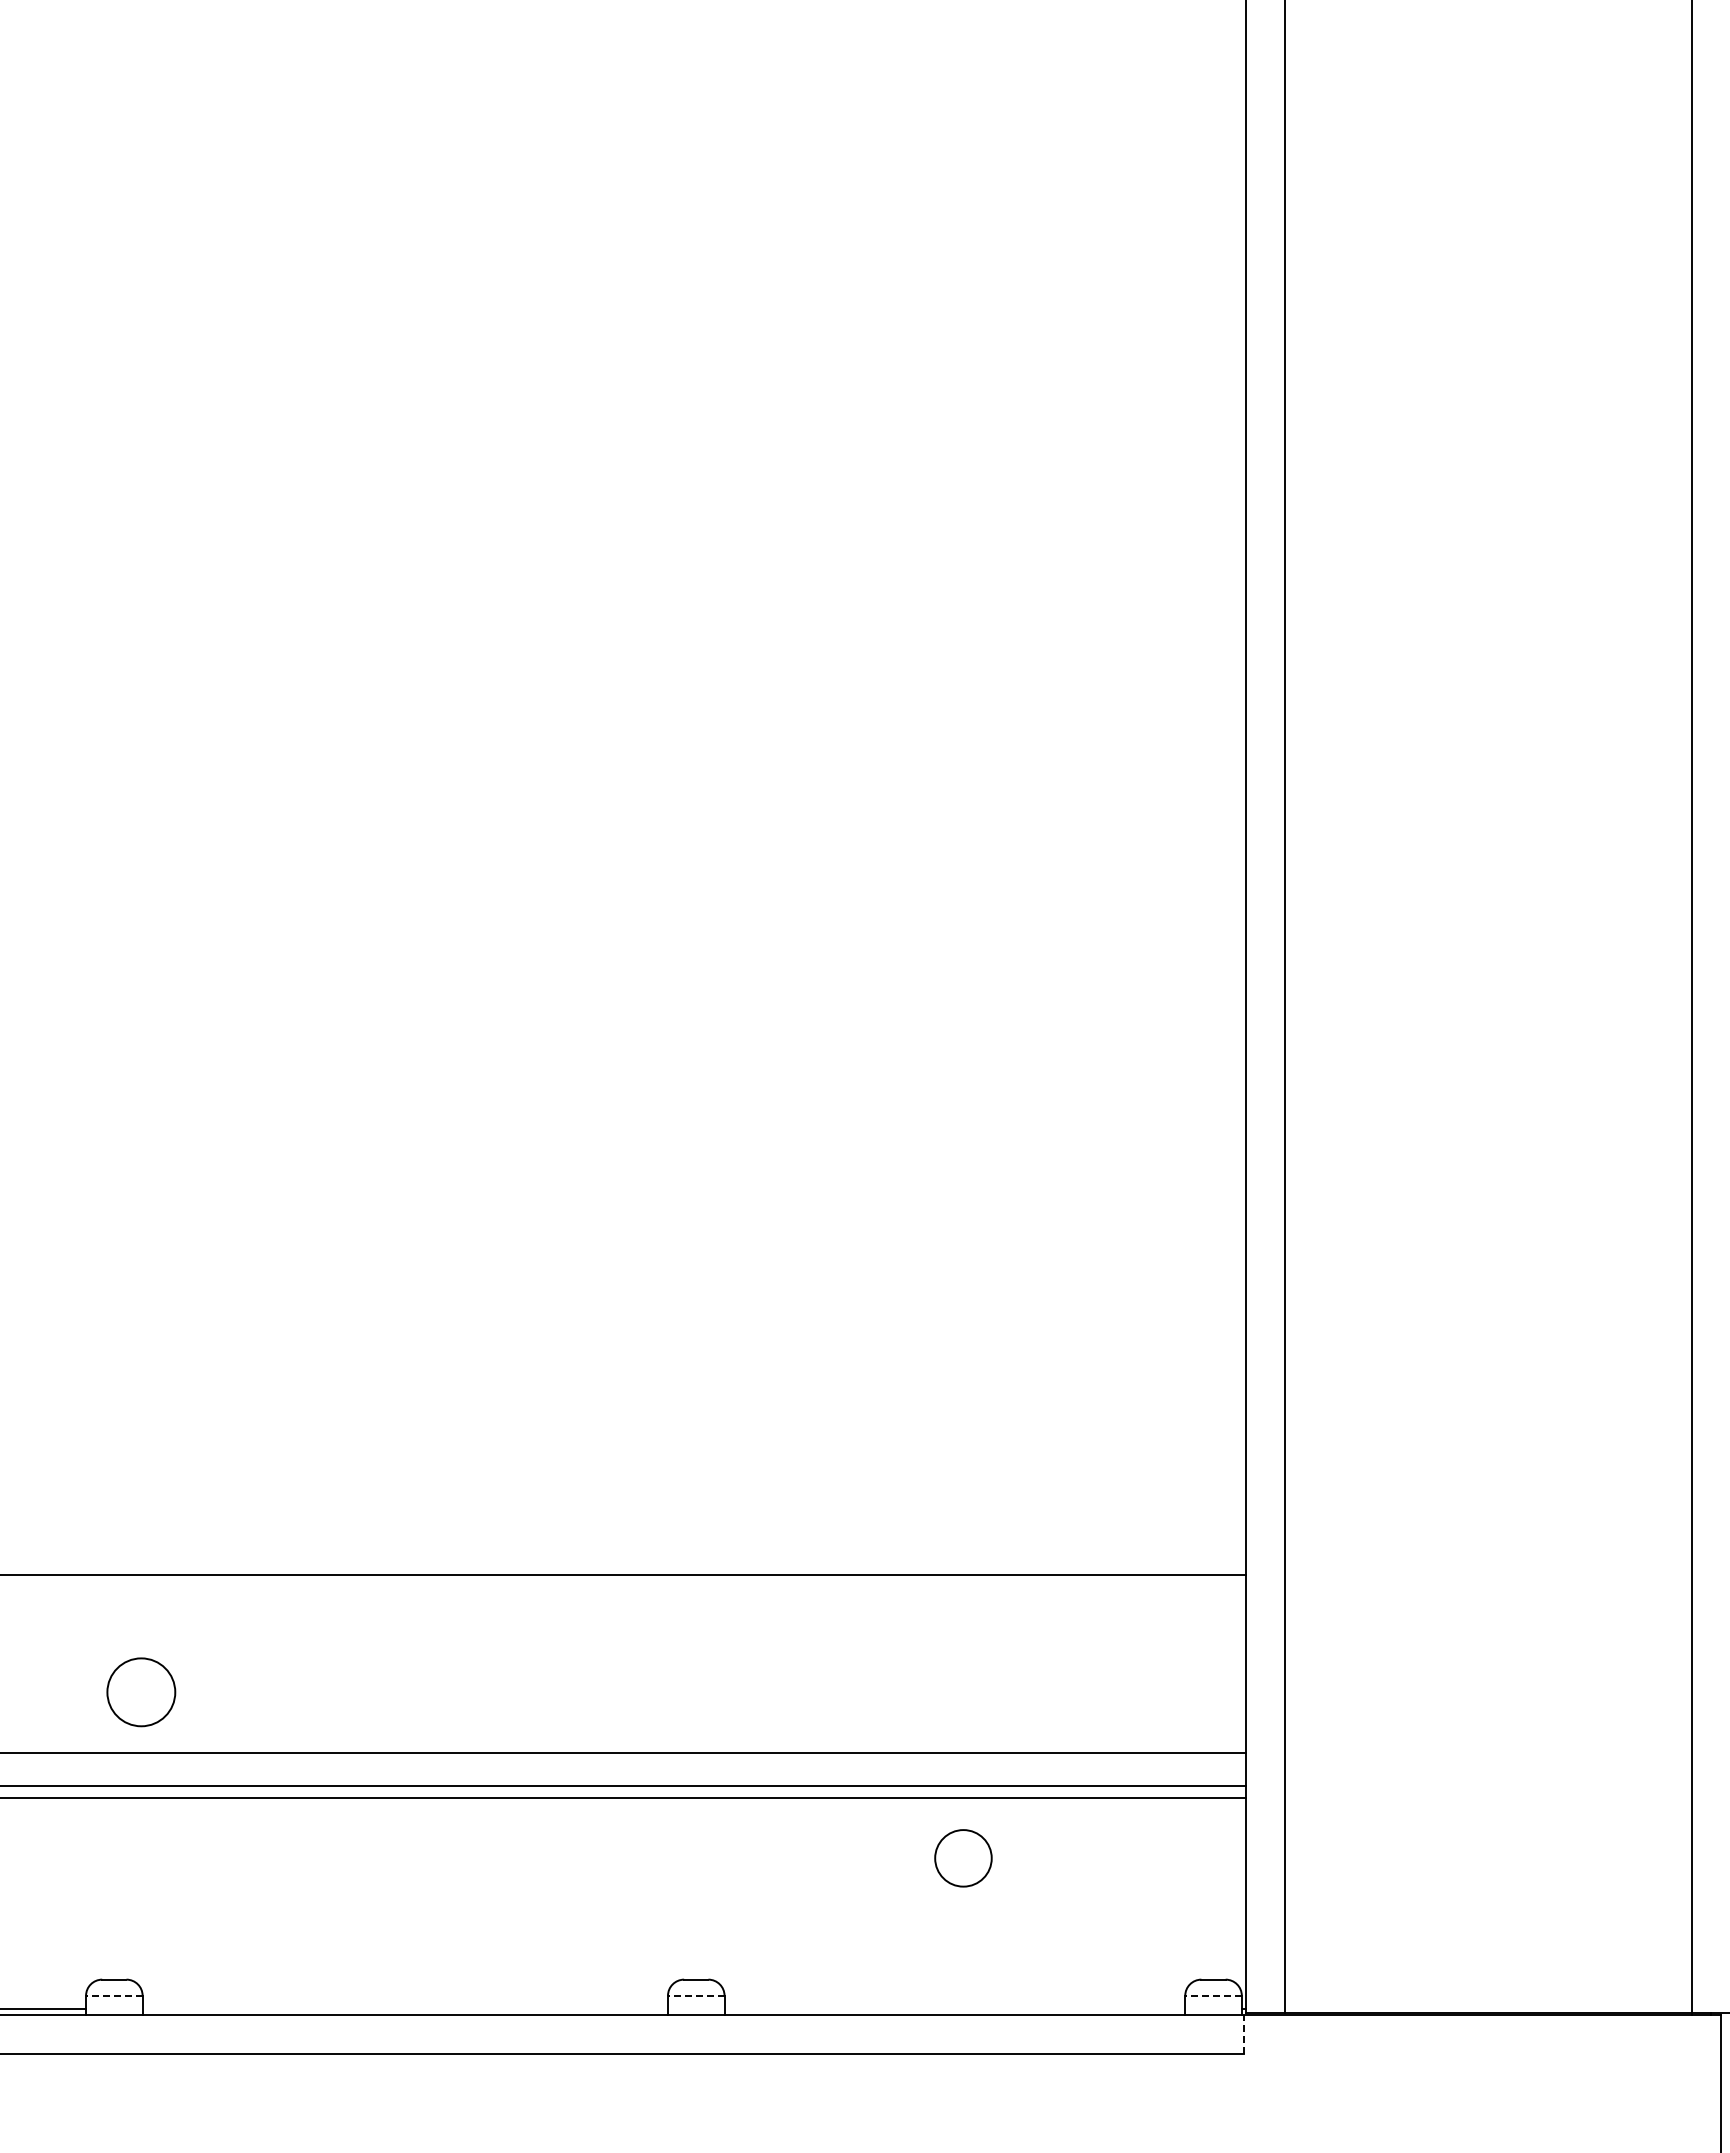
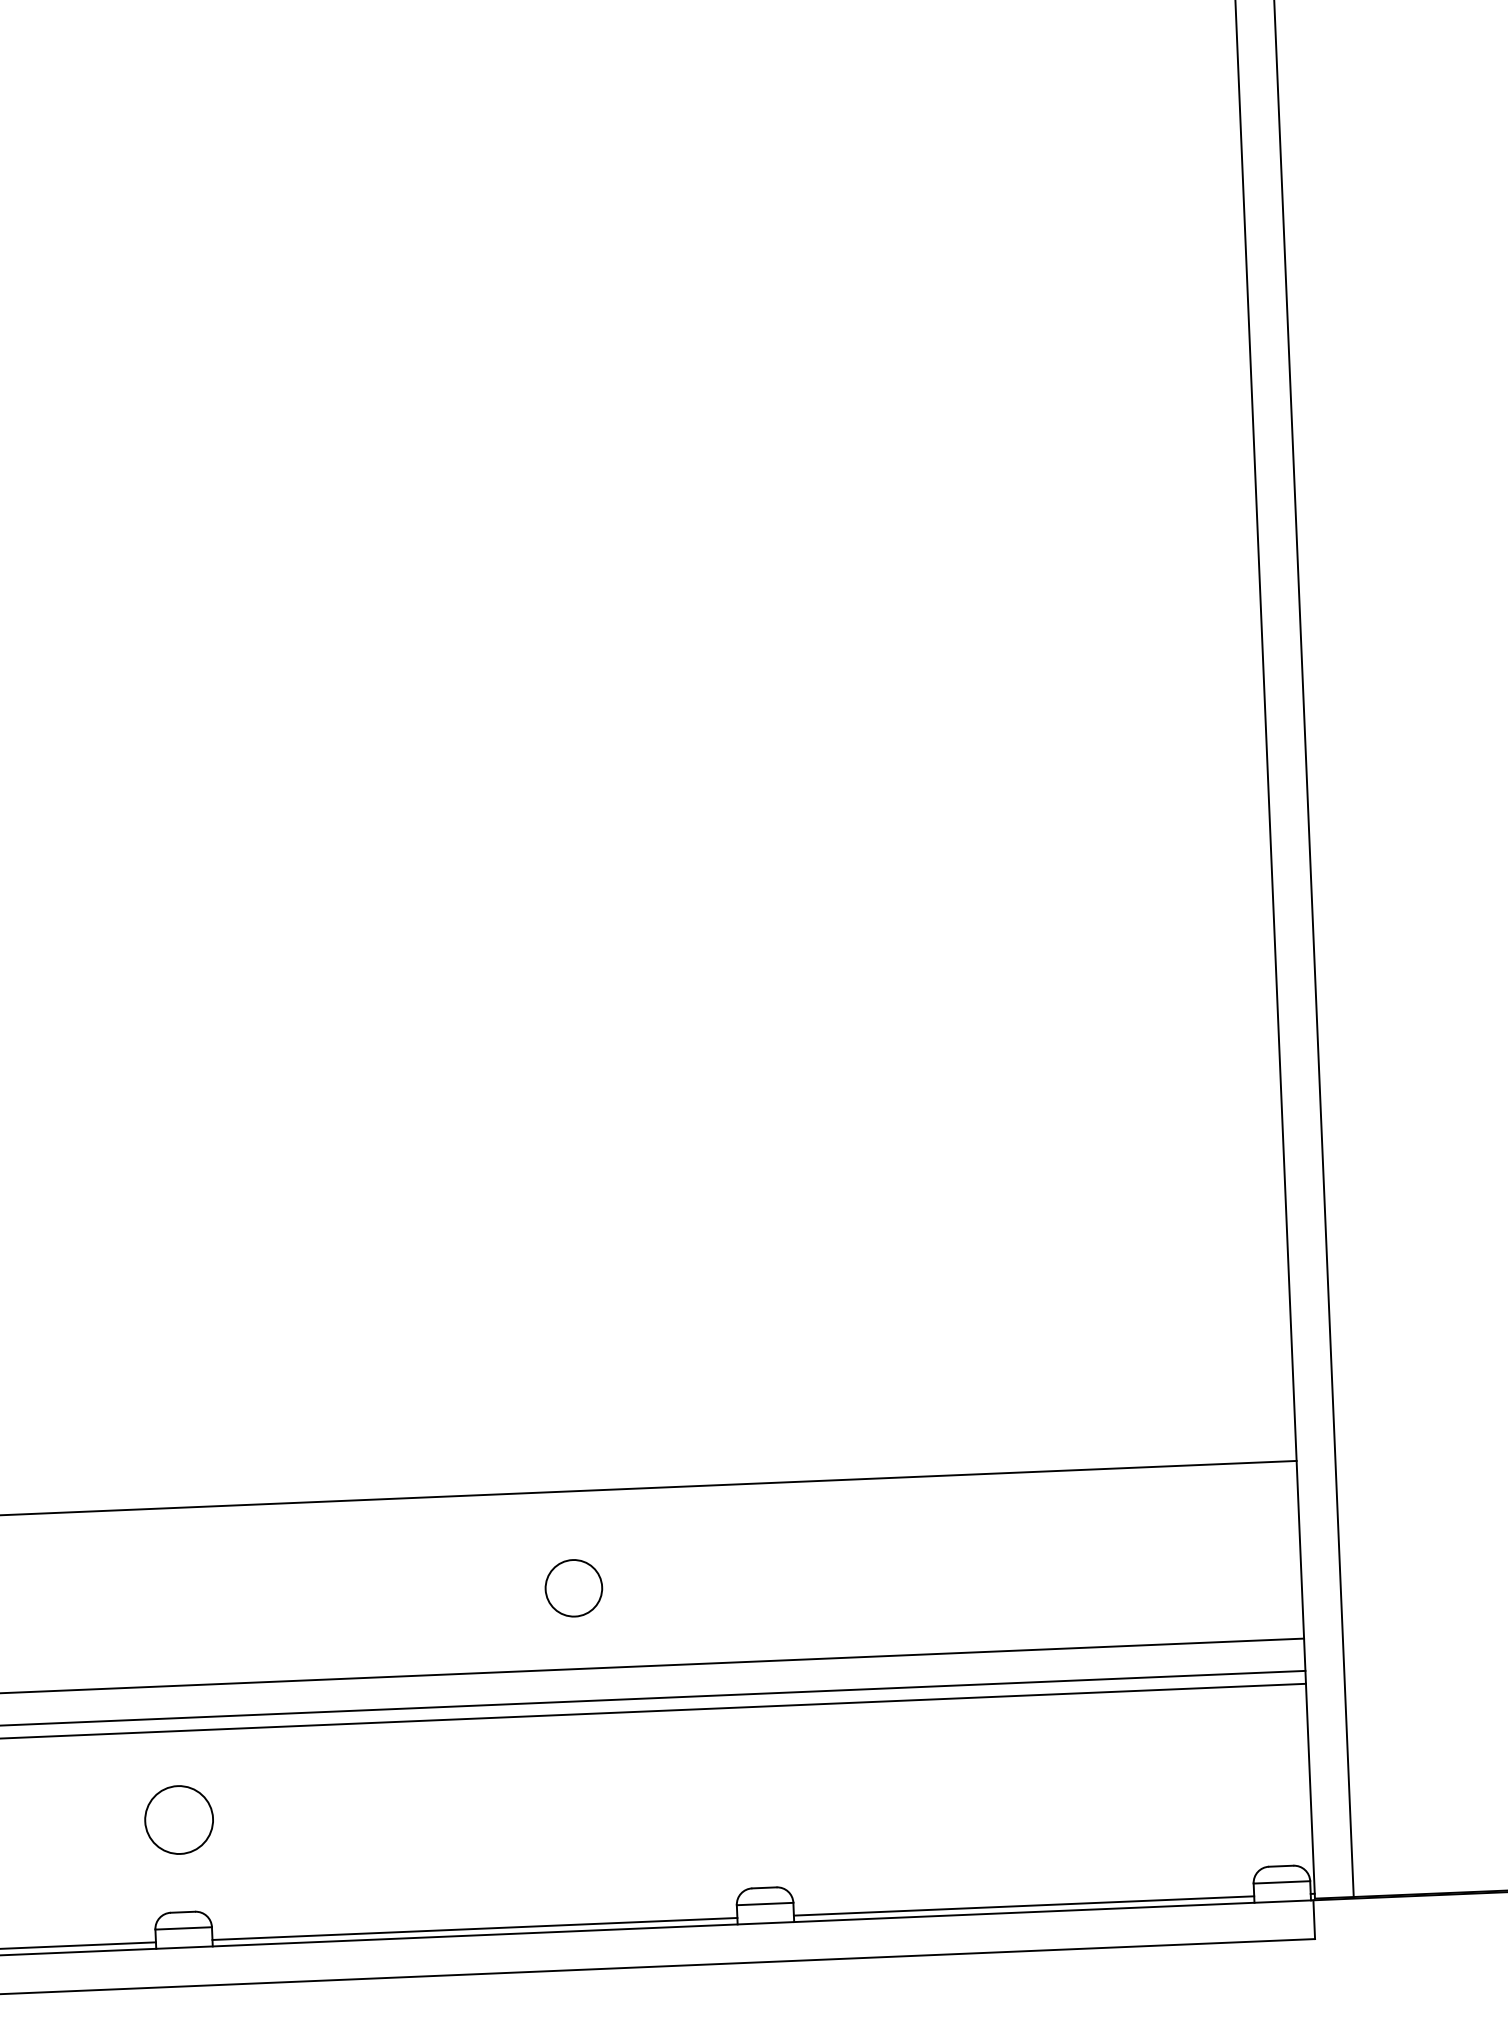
circle: (141, 1692) -> (179, 1820), moved
circle: (963, 1858) -> (573, 1588), moved
line: (113, 1995) -> (182, 1928), dashed -> solid
line: (695, 1995) -> (764, 1903), dashed -> solid
line: (1213, 1995) -> (1281, 1882), dashed -> solid
line: (404, 2008) -> (474, 1928), added
line: (954, 2008) -> (1023, 1905), added
line: (1244, 2033) -> (1314, 1918), dashed -> solid

